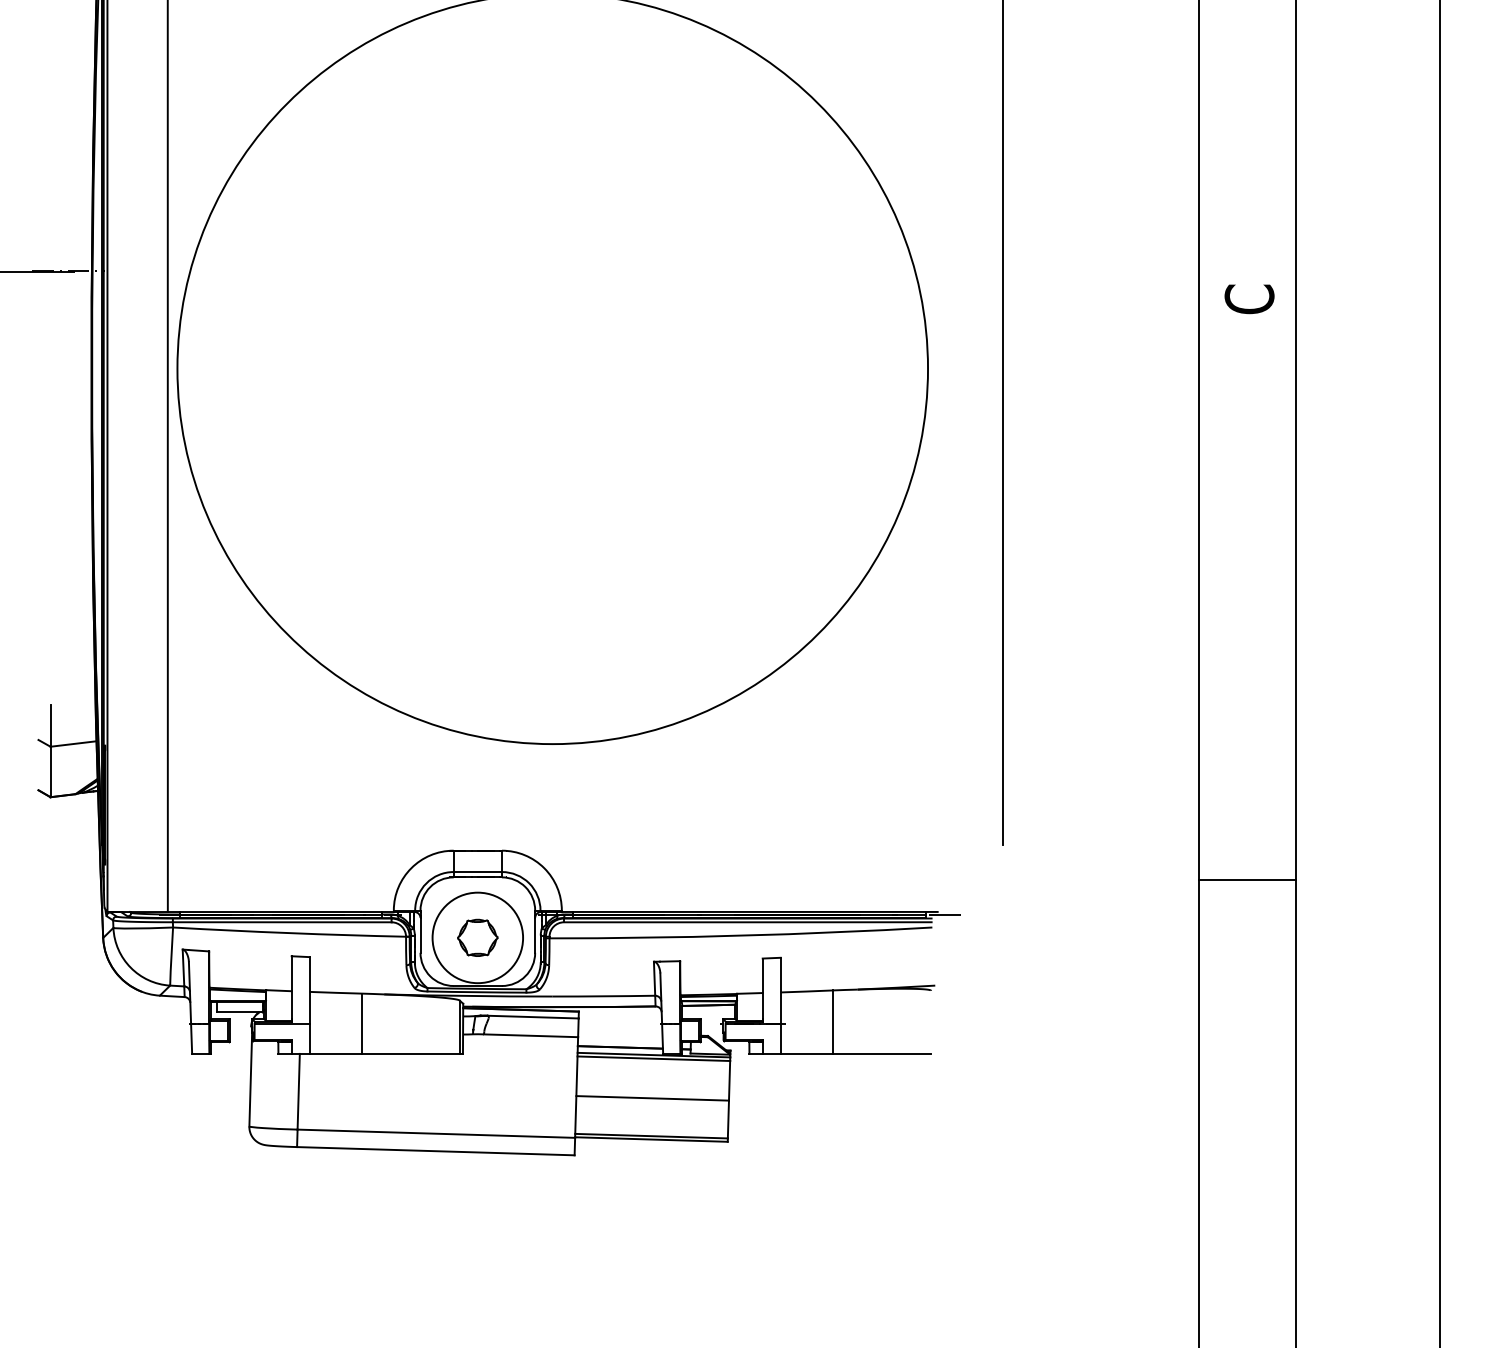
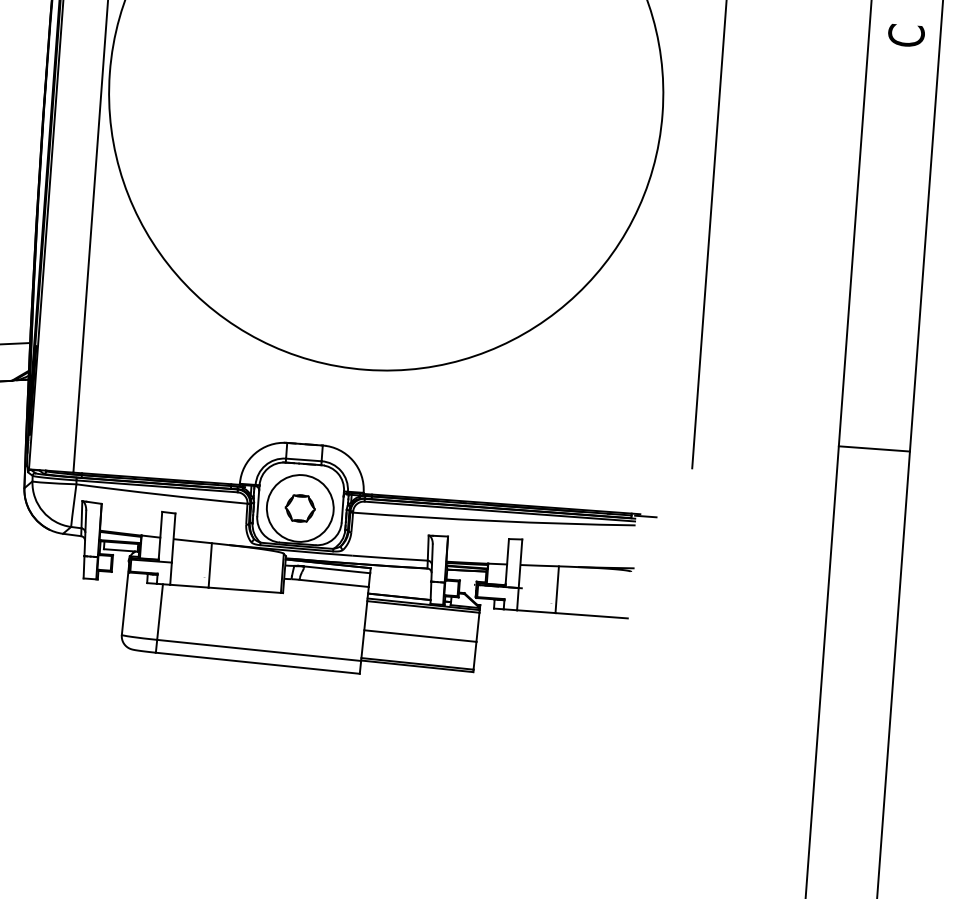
text: (1249, 299) -> (906, 35), moved
line: (1247, 879) -> (874, 448), moved

